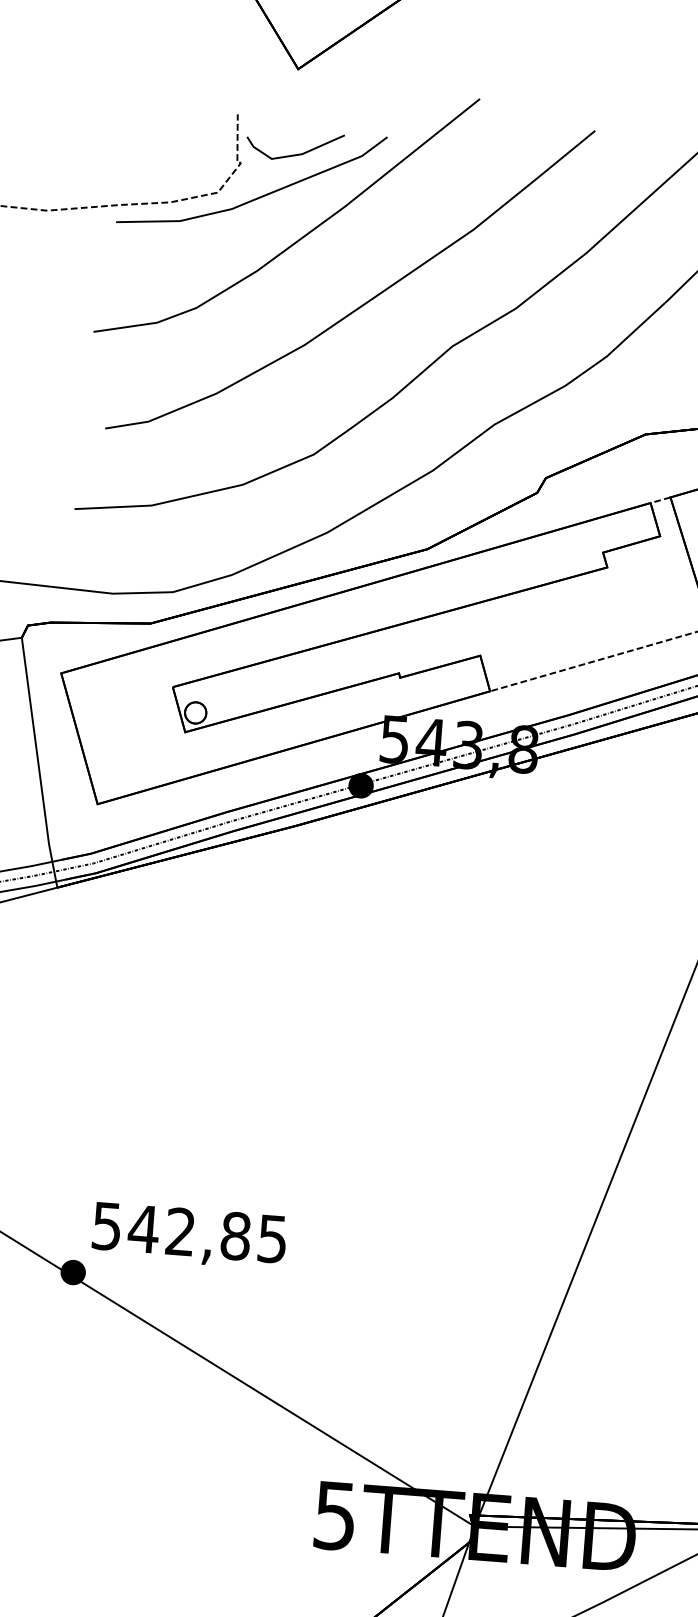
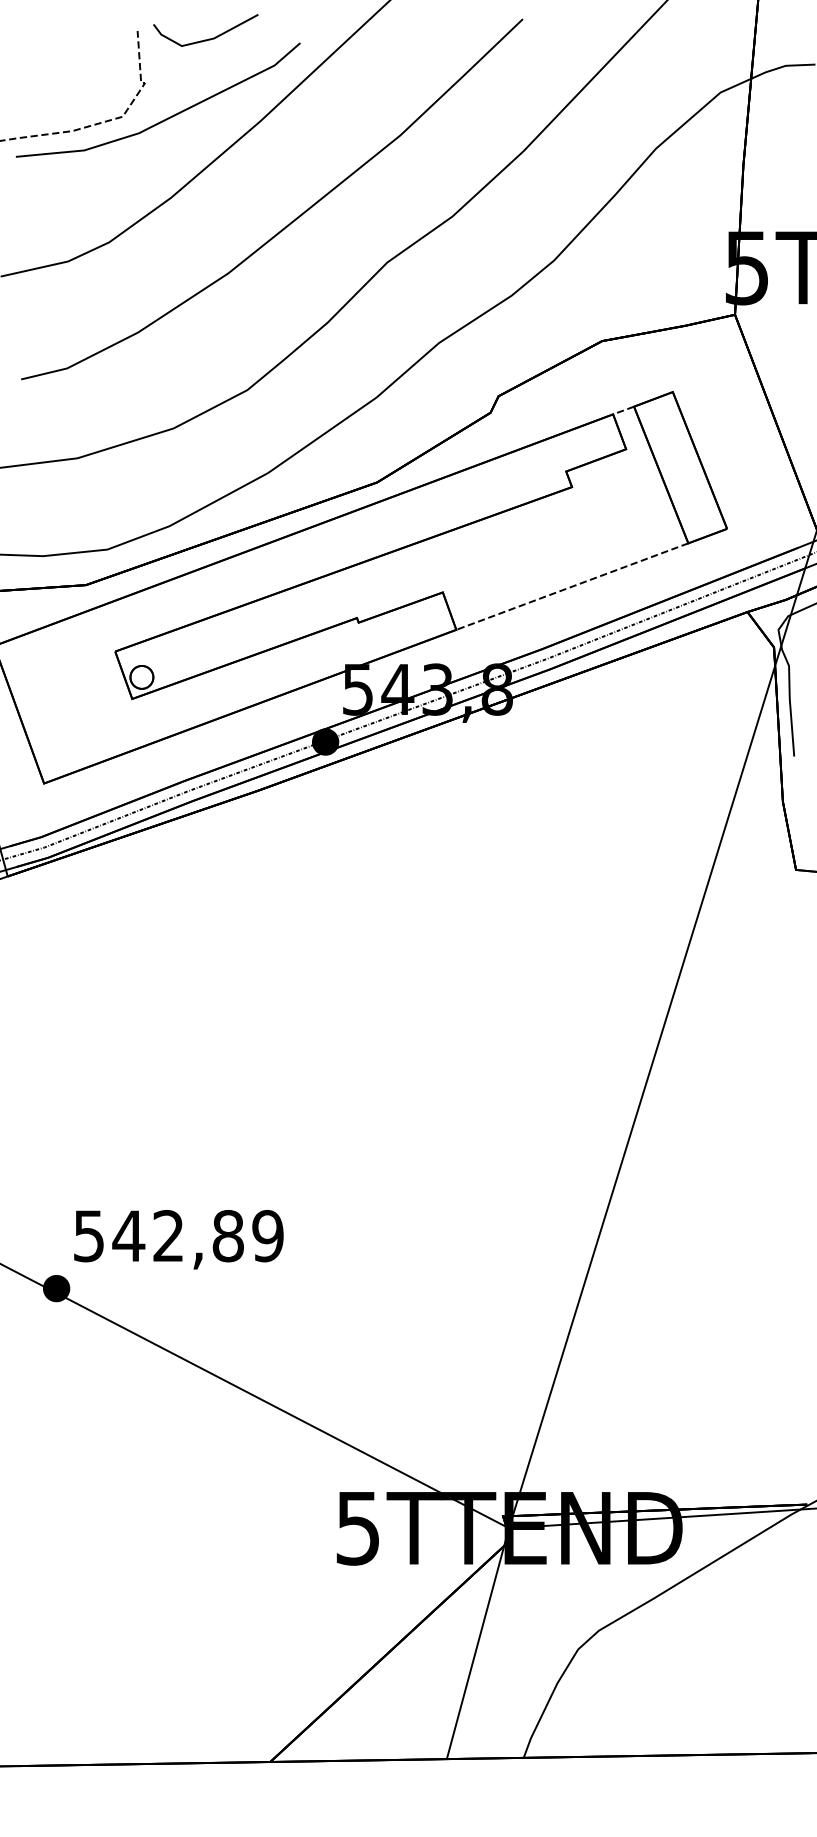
line: (296, 153) -> (208, 38), moved
text: (272, 1238) -> (267, 1235), 542,85 -> 542,89

